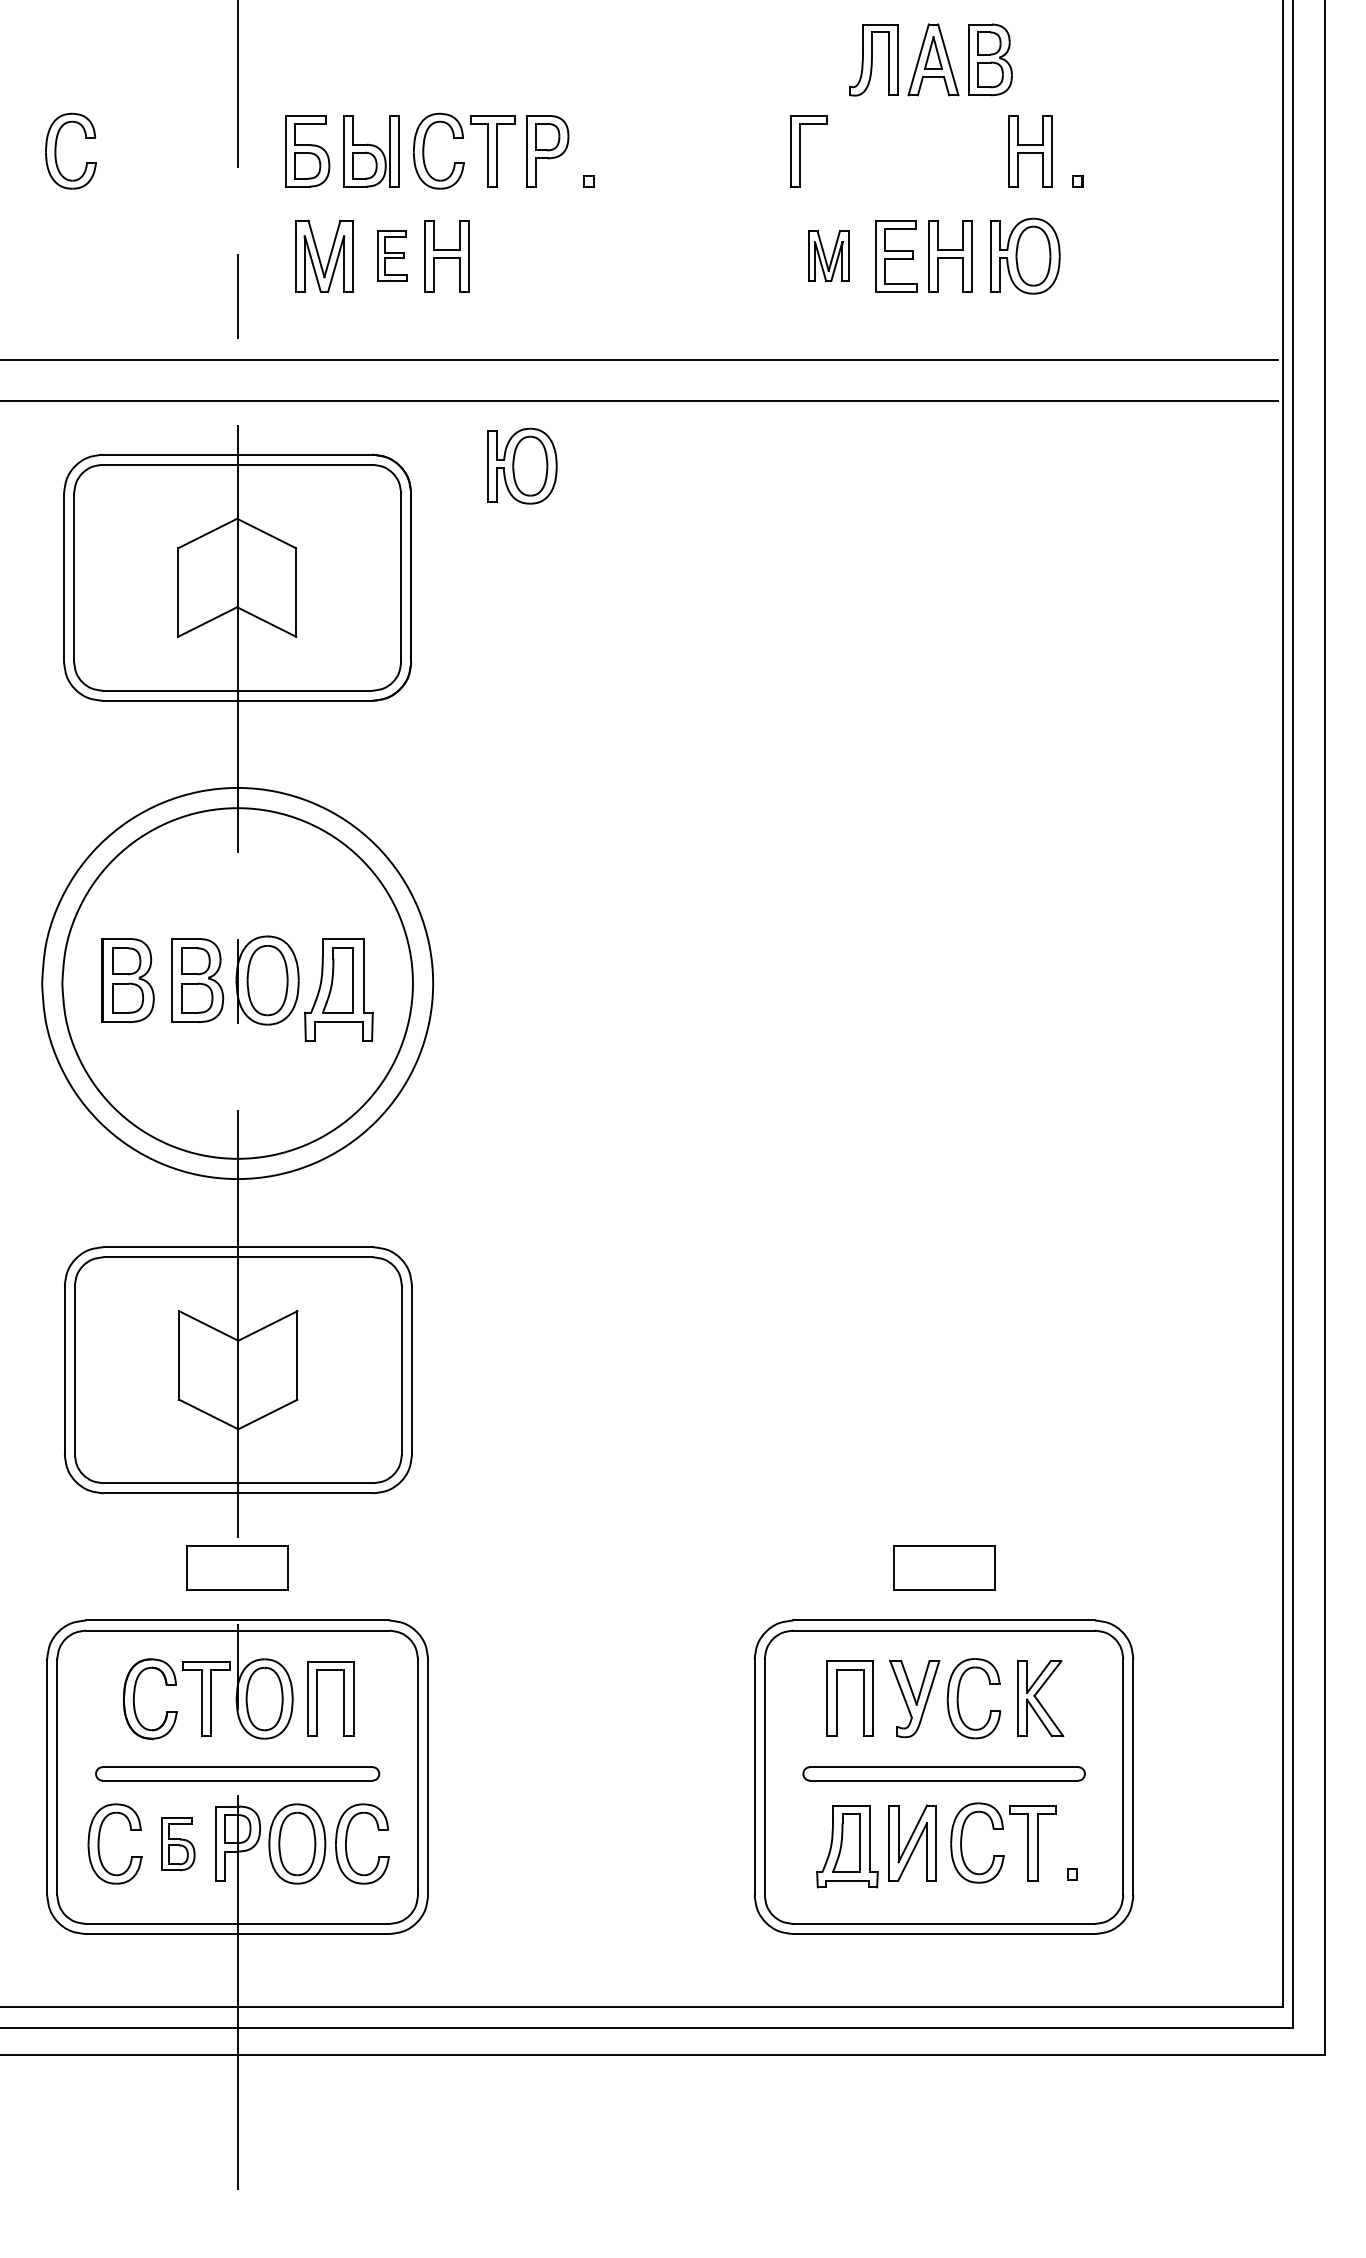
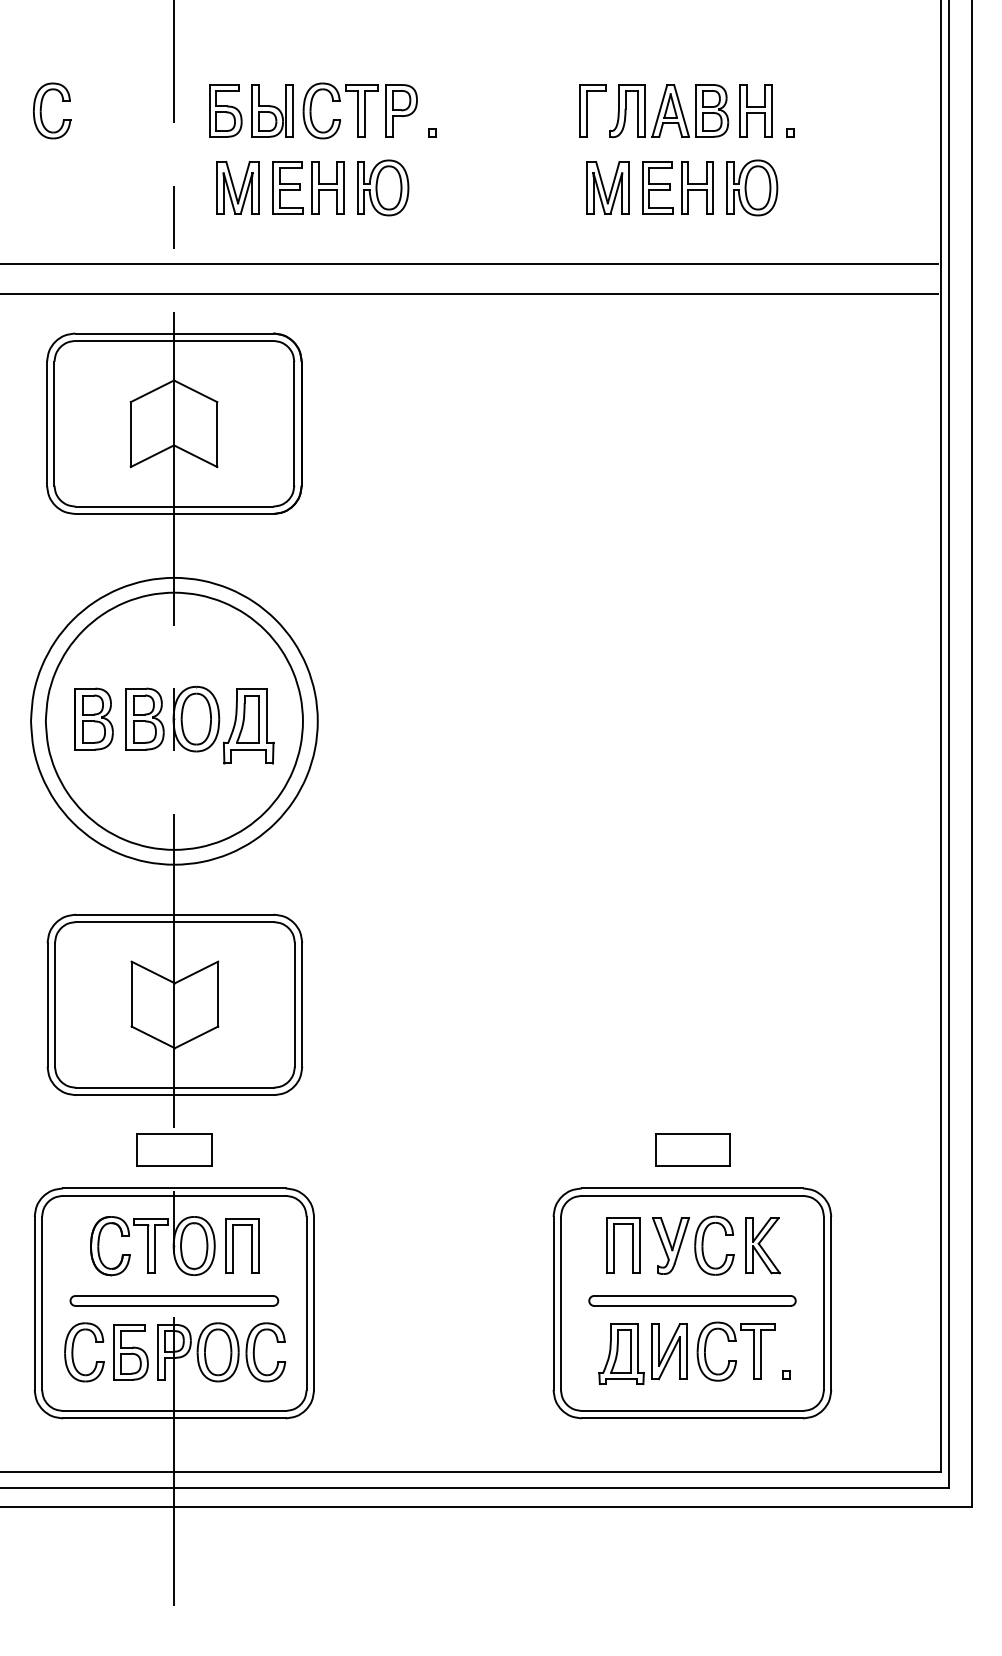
part: (931, 60) -> (669, 111), moved
part: (391, 255) -> (287, 187), size x1.43
part: (828, 255) -> (607, 187), size x1.43
part: (522, 465) -> (383, 187), moved
part: (177, 1844) -> (130, 1352), size x1.43

